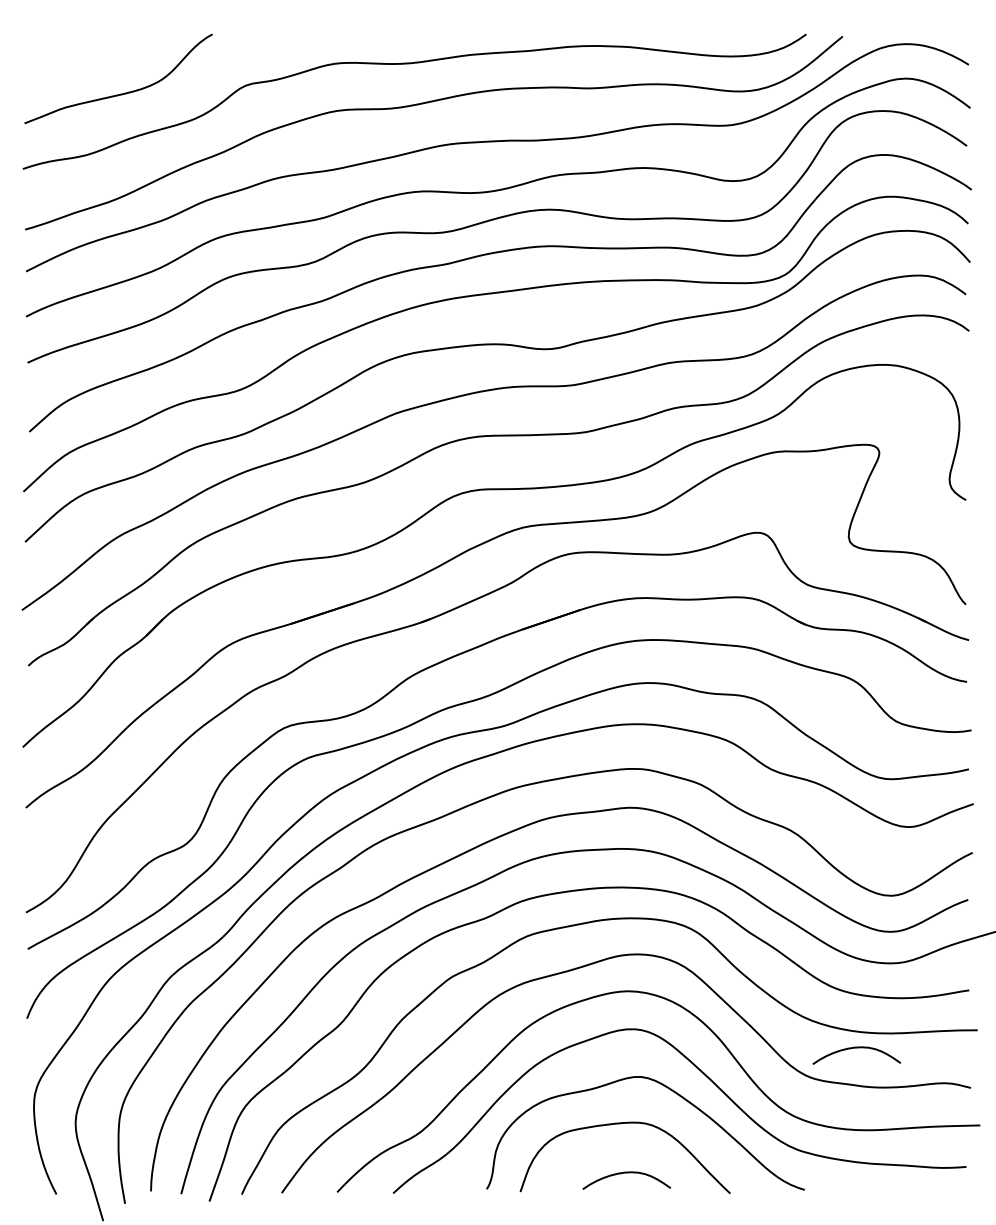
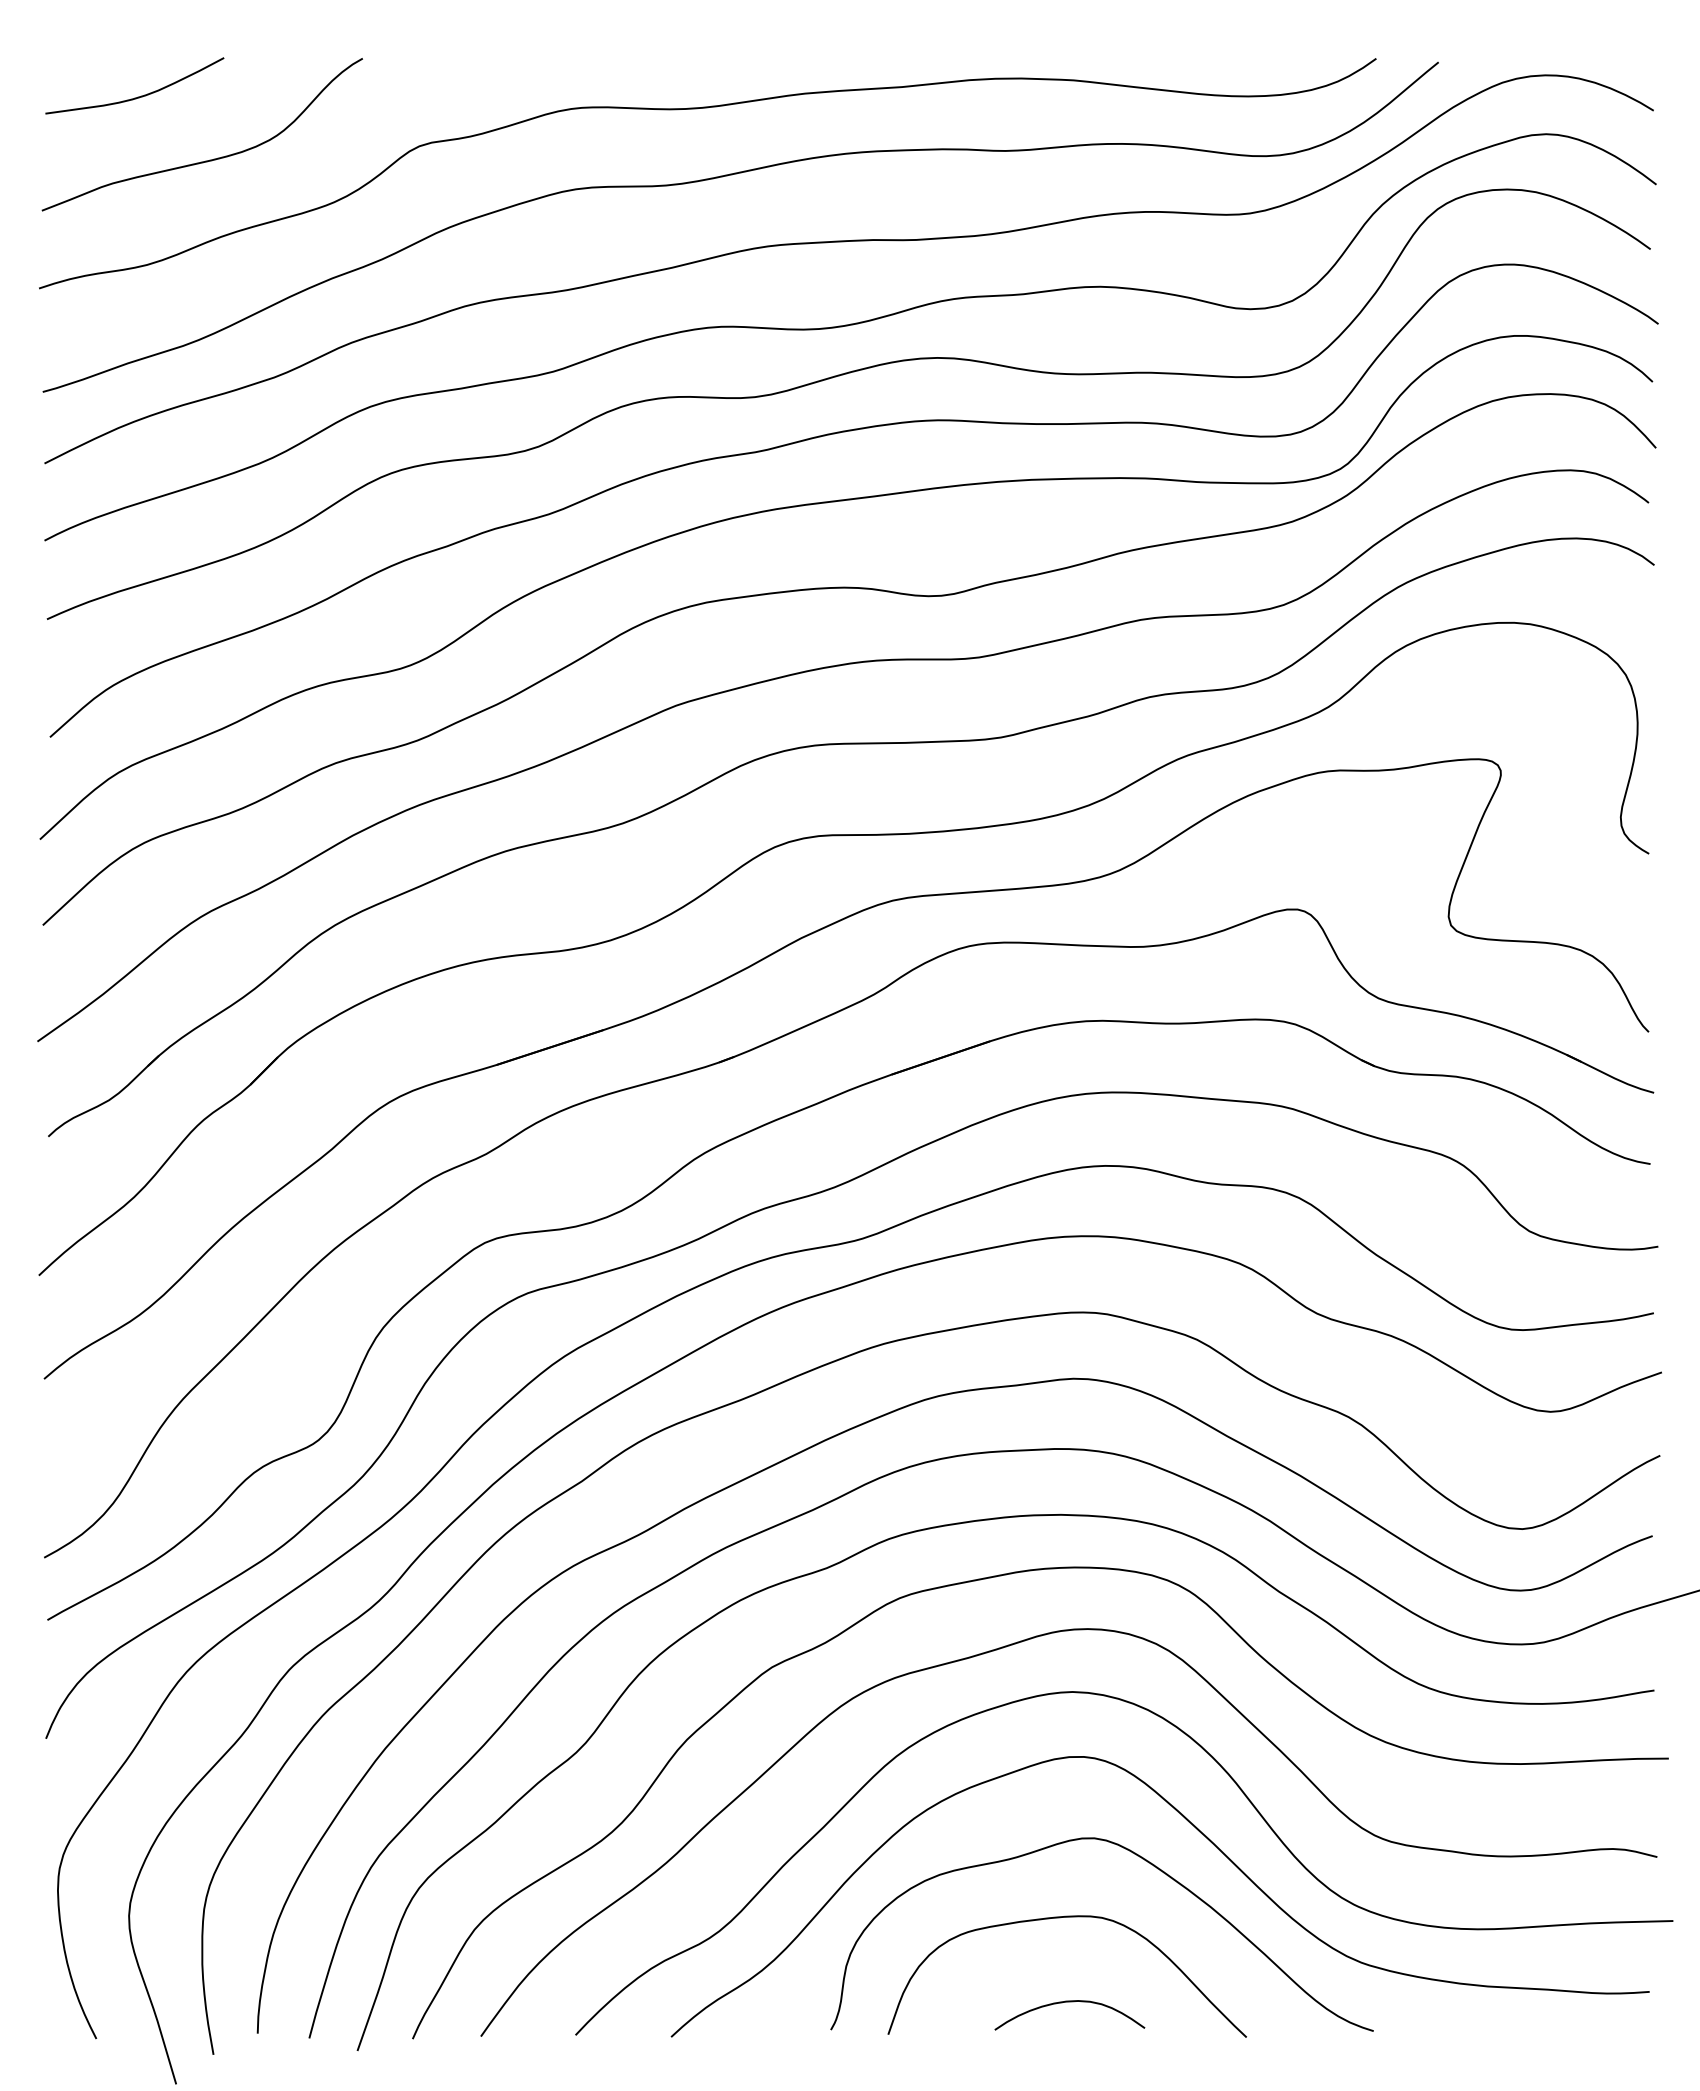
curve: (79, 56) -> (135, 96), added
curve: (856, 1048) -> (1461, 1789), removed

